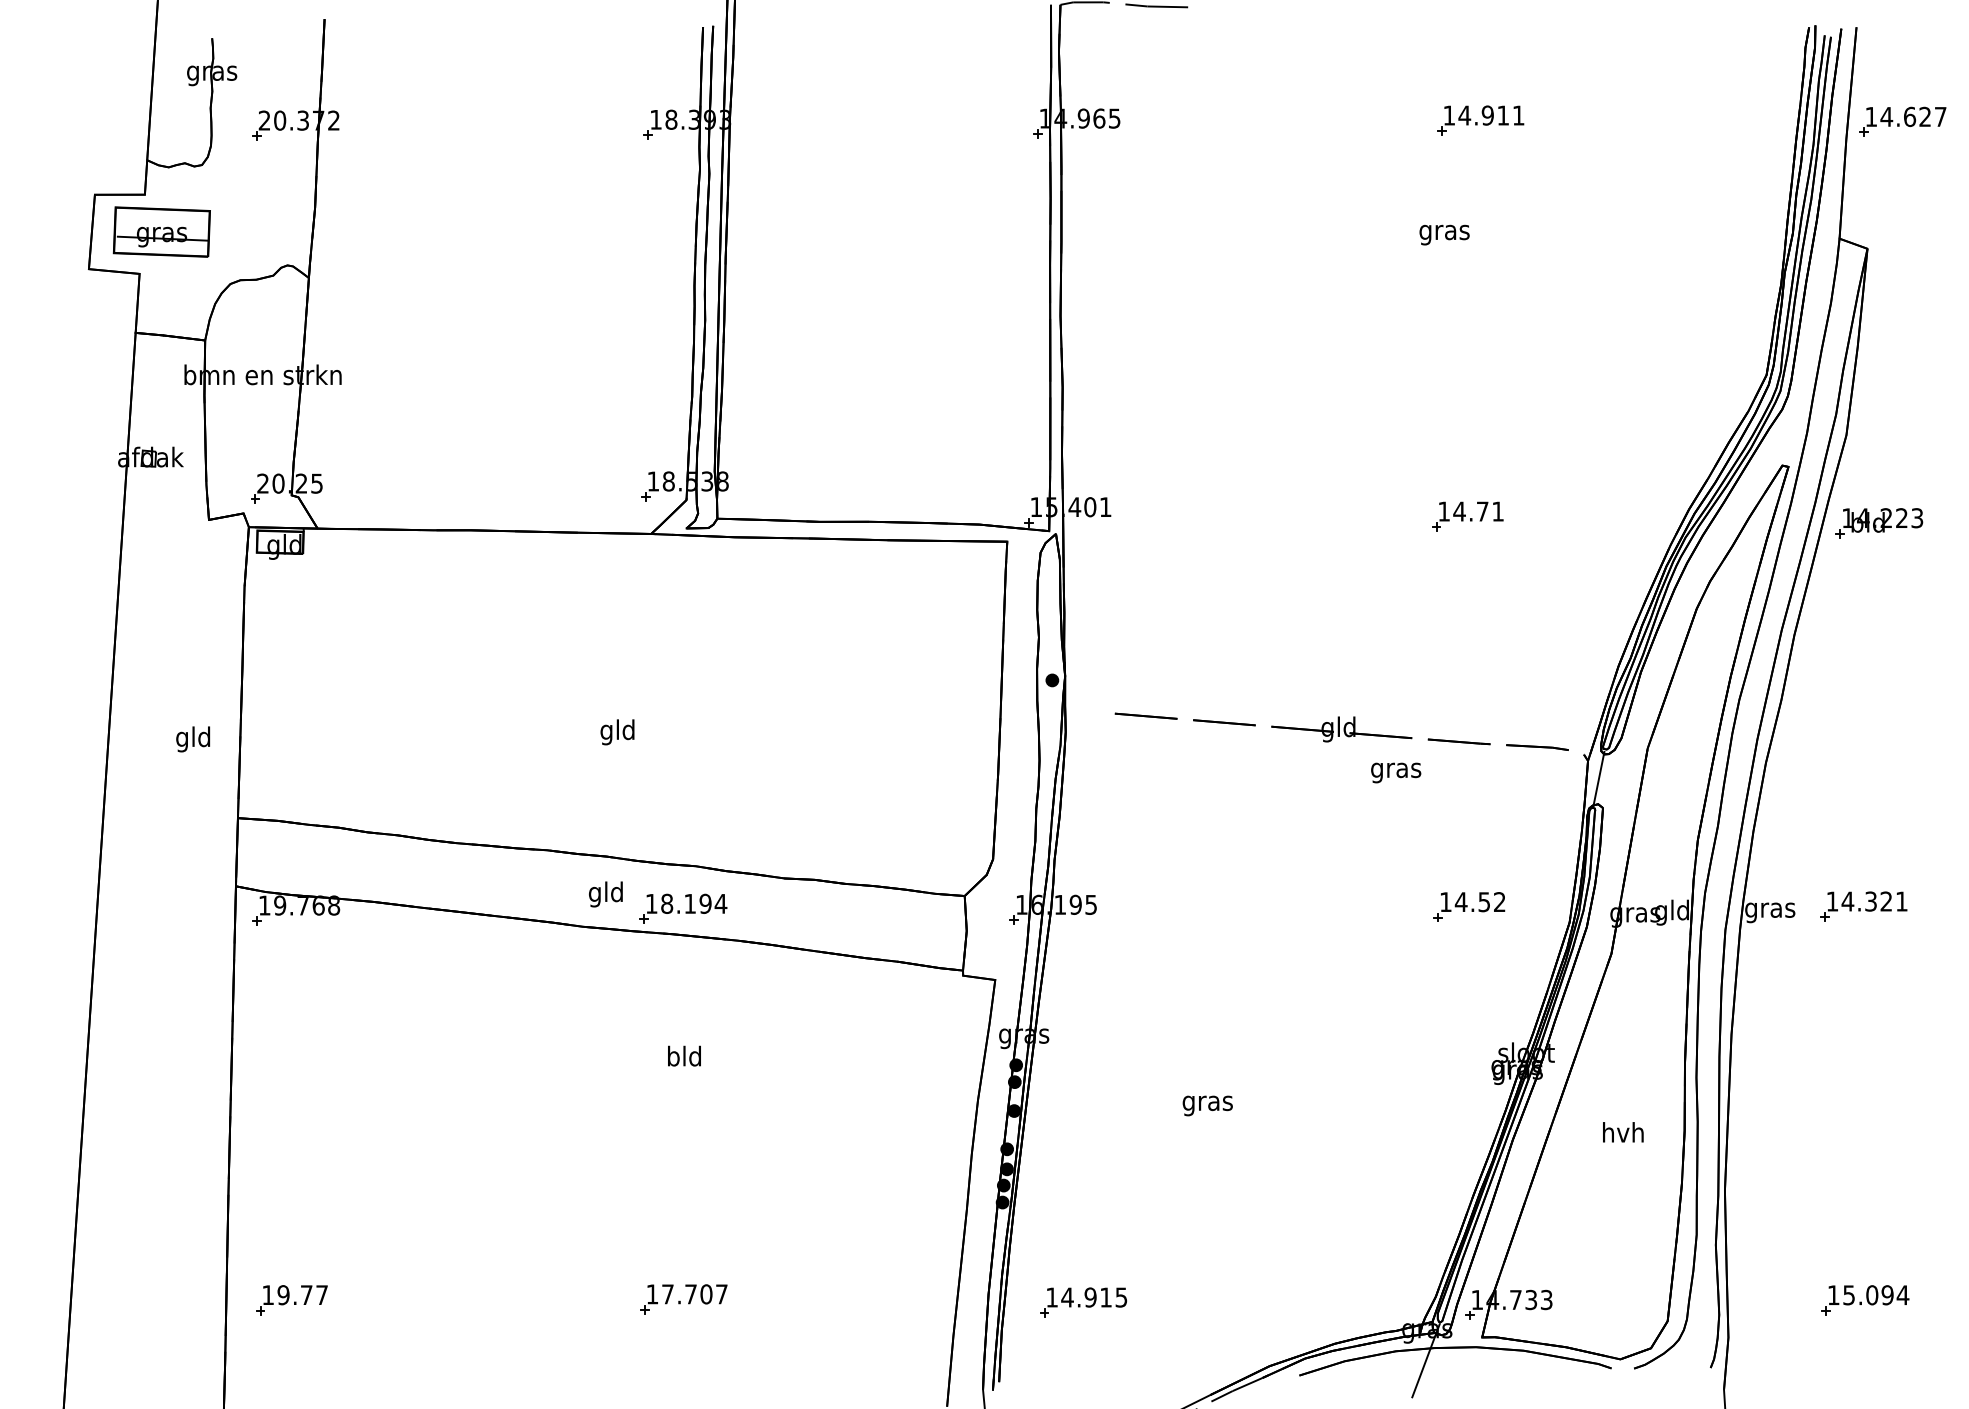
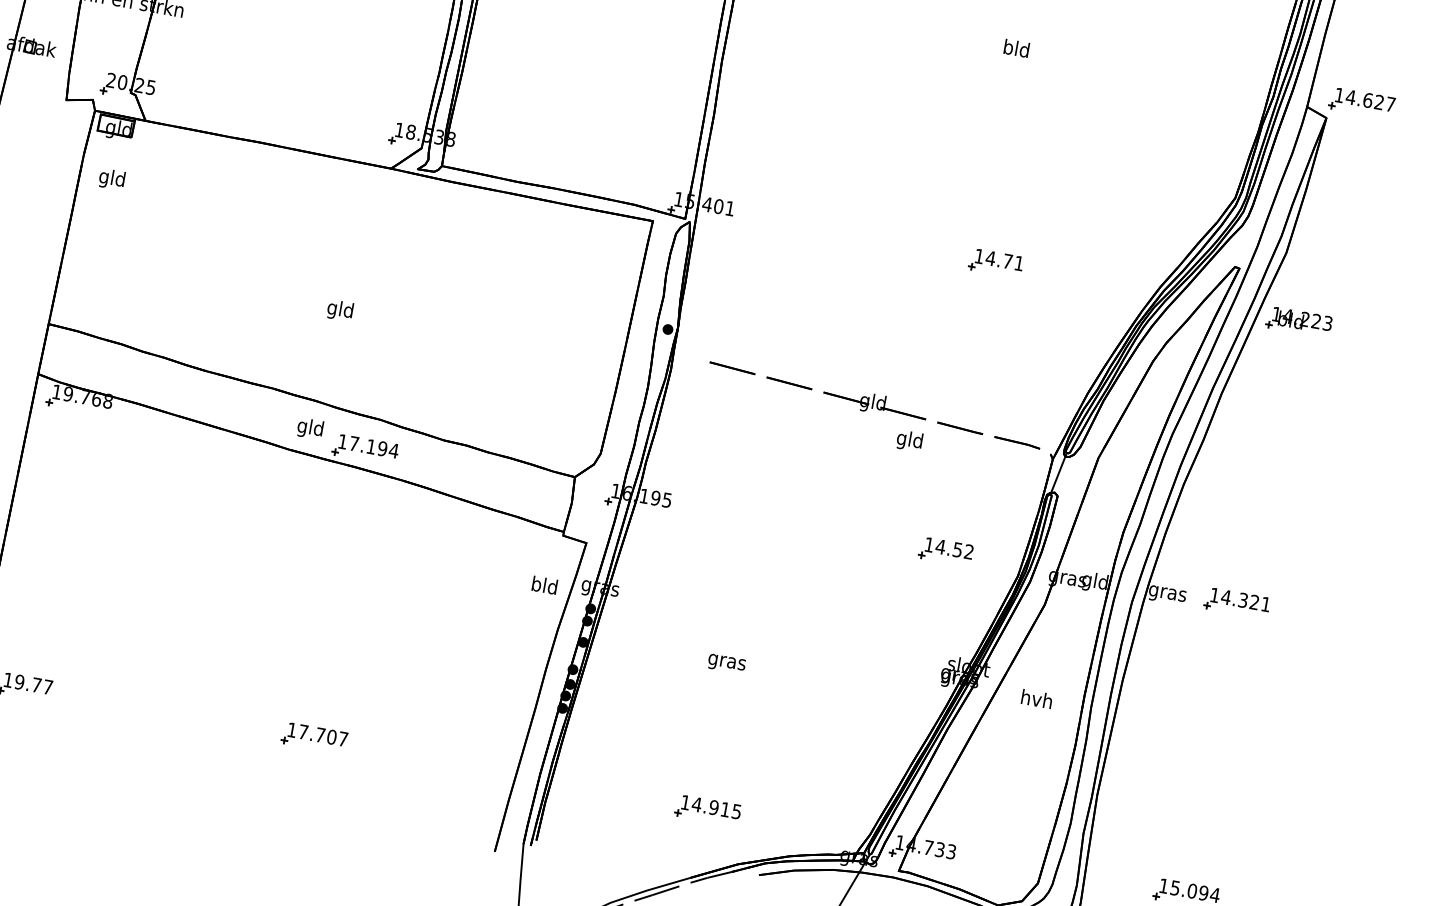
part: (1902, 121) -> (1361, 102), moved
text: (1444, 232) -> (1016, 50), gras -> bld
text: (193, 739) -> (112, 179), moved
text: (1396, 770) -> (910, 441), gras -> gld
text: (667, 903) -> (354, 443), 18.194 -> 17.194
text: (684, 1055) -> (544, 584), moved
text: (1623, 1132) -> (1037, 699), moved
part: (1083, 1302) -> (708, 810), moved

